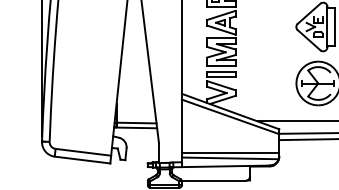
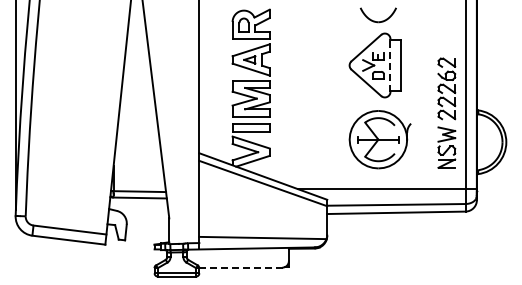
line: (327, 27) -> (390, 65), solid -> dashed
line: (230, 152) -> (263, 230), removed
line: (213, 180) -> (240, 267), solid -> dashed

